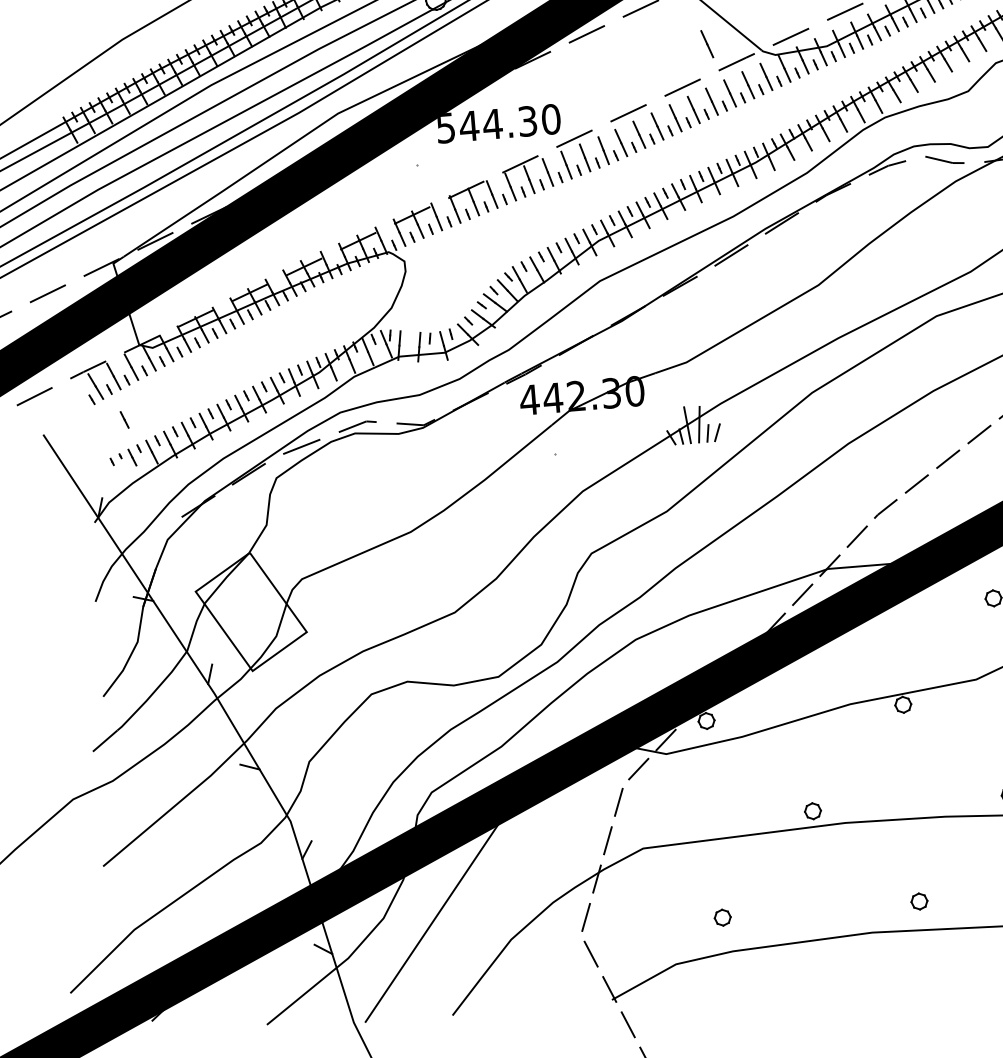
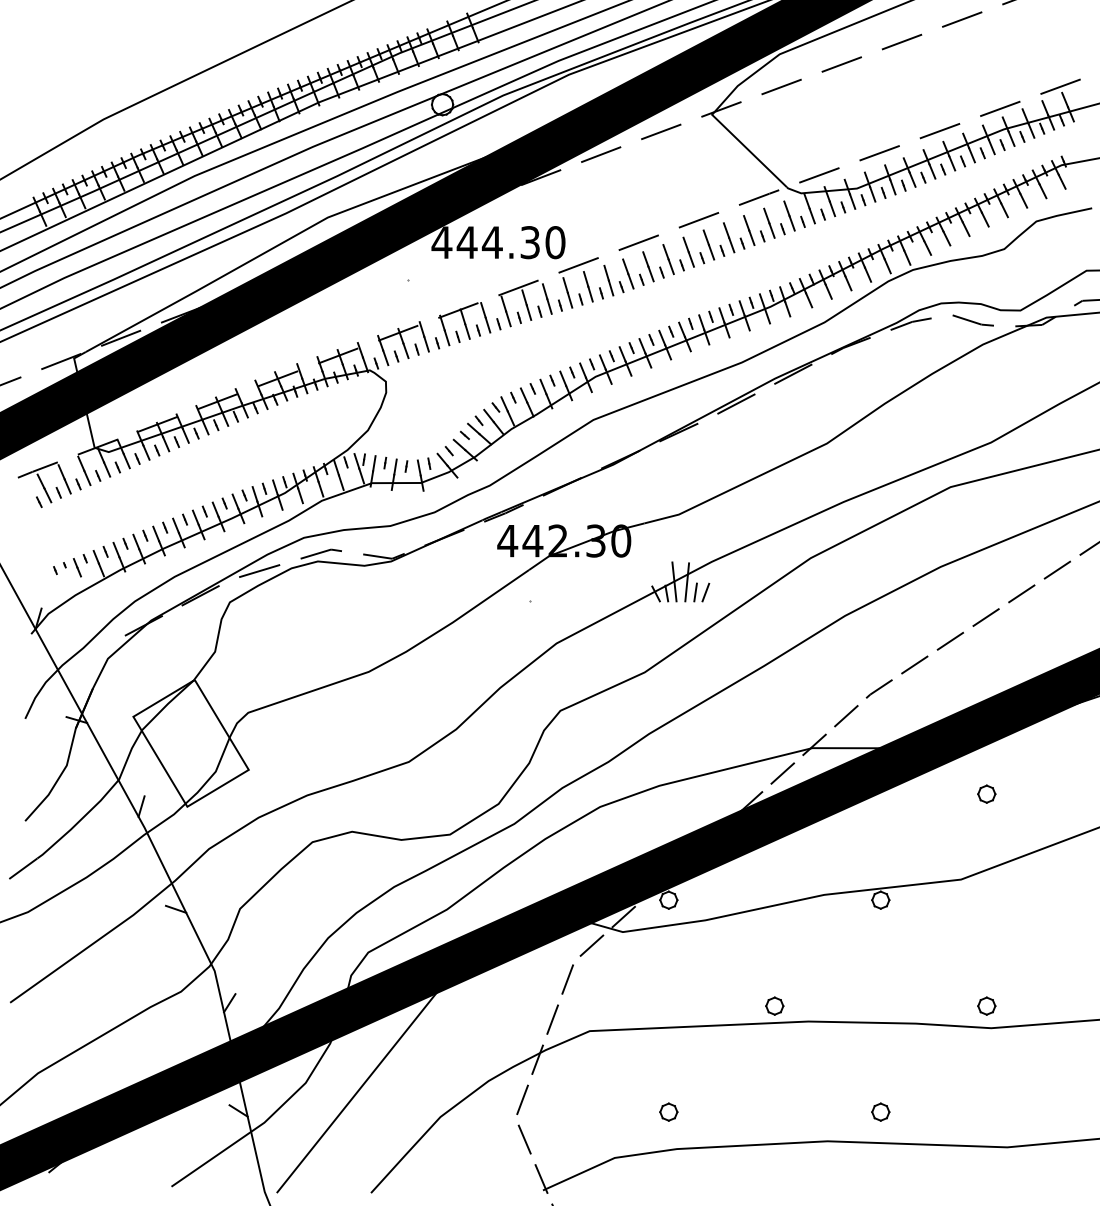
line: (707, 43) -> (729, 175), removed
text: (445, 128) -> (441, 242), 544.30 -> 444.30
line: (410, 336) -> (385, 462), added
line: (123, 419) -> (71, 526), removed

